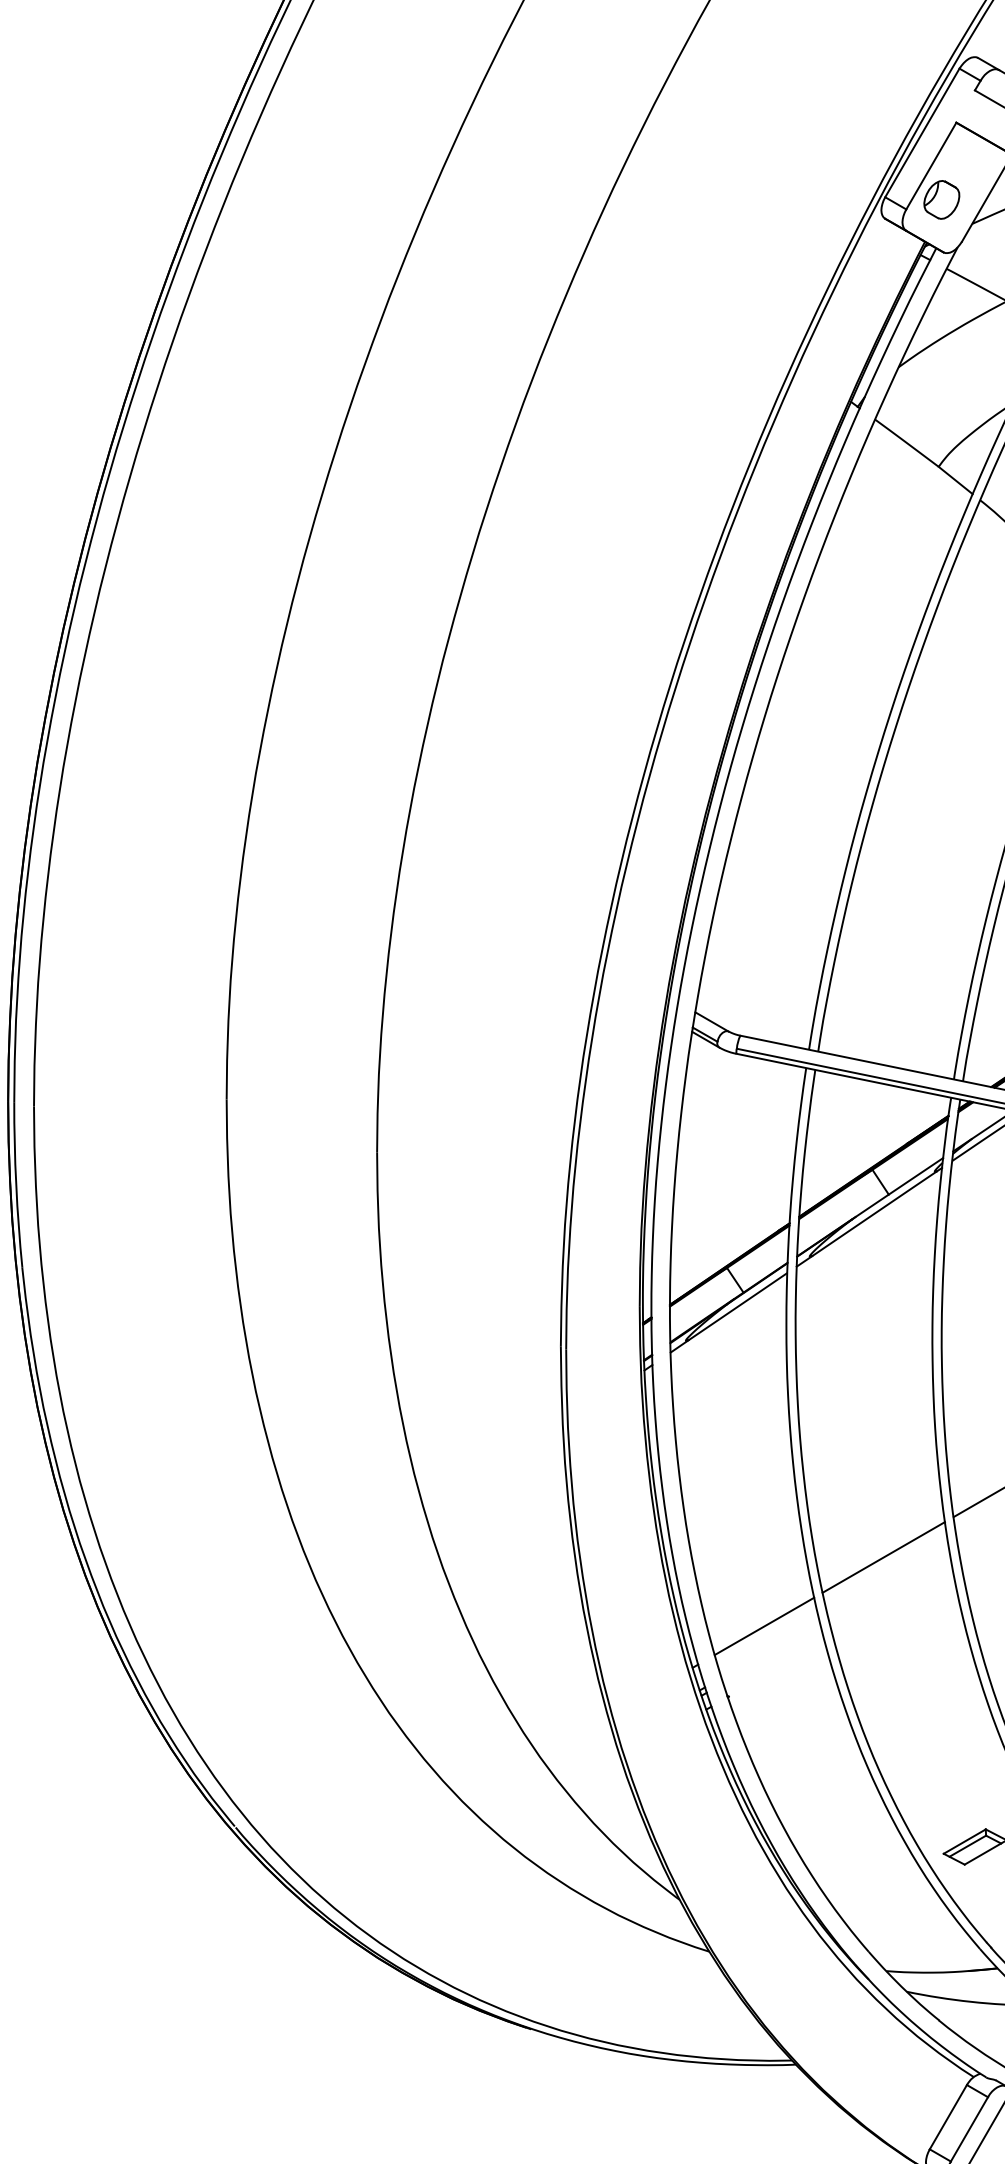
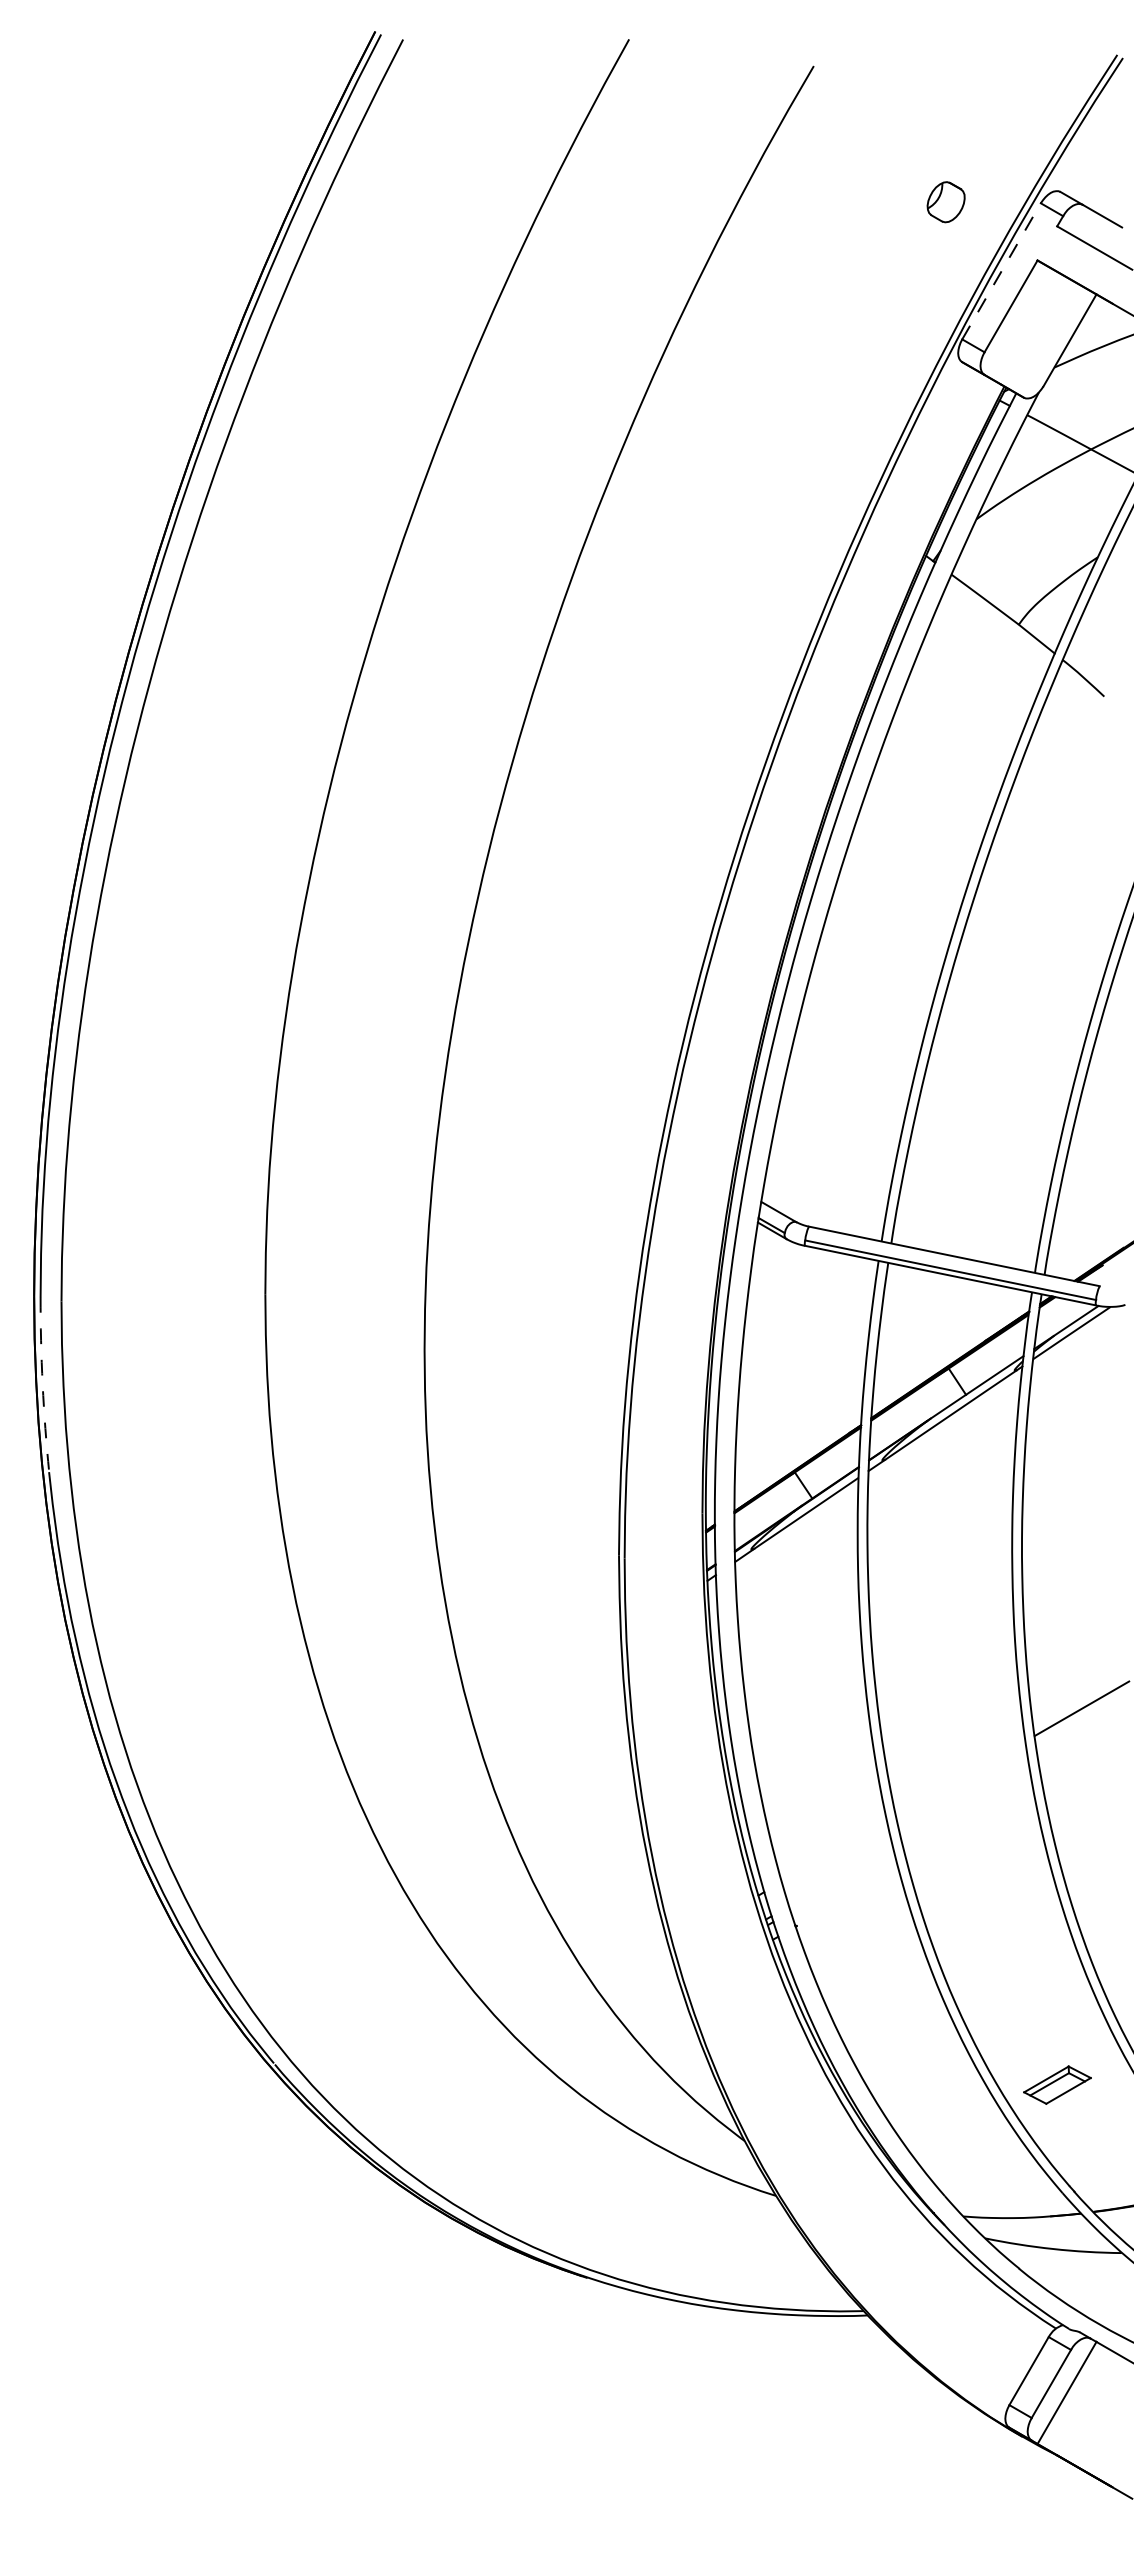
line: (922, 133) -> (1001, 271), solid -> dashed
part: (941, 200) -> (945, 202), moved
arc: (16, 1184) -> (42, 1384), solid -> dashed
line: (883, 1557) -> (960, 1778), removed
line: (764, 1626) -> (834, 1851), removed

